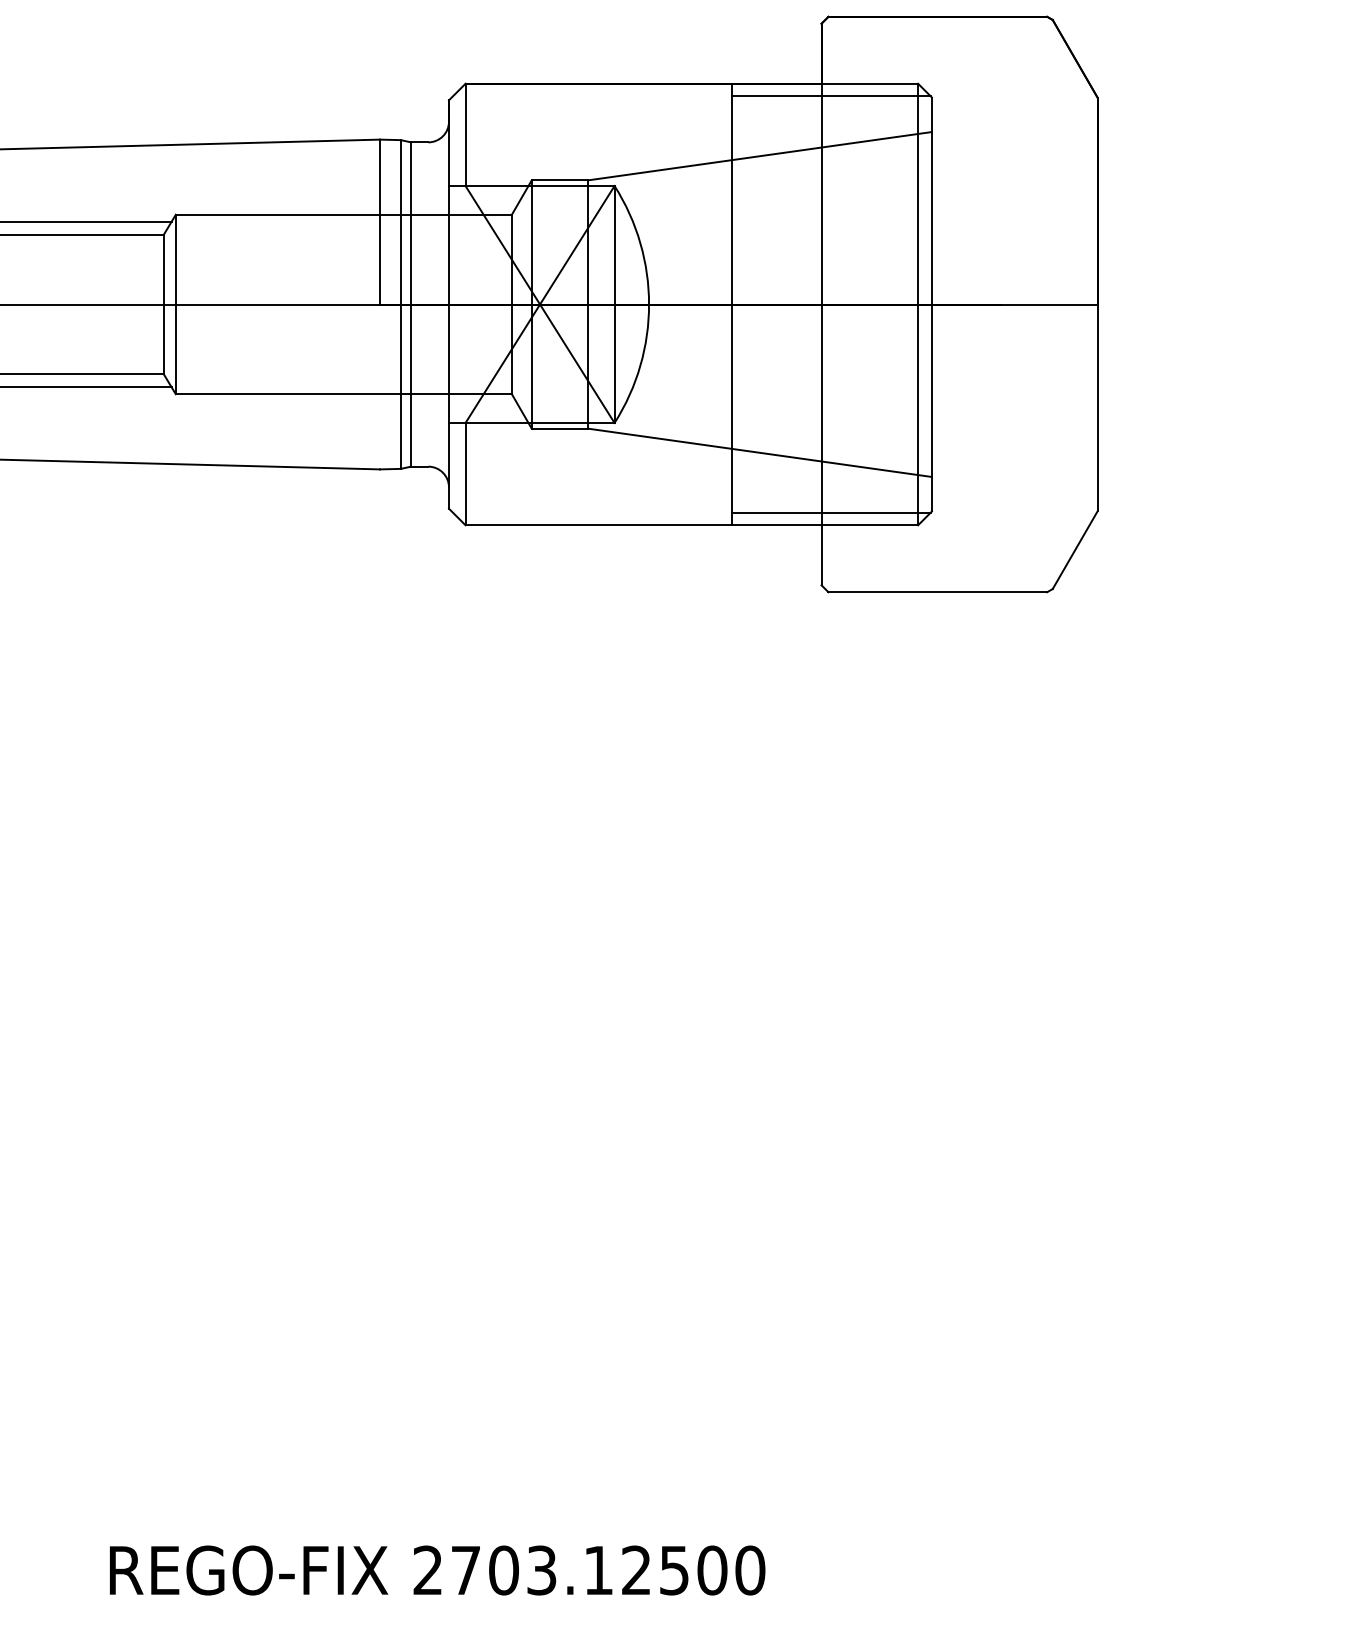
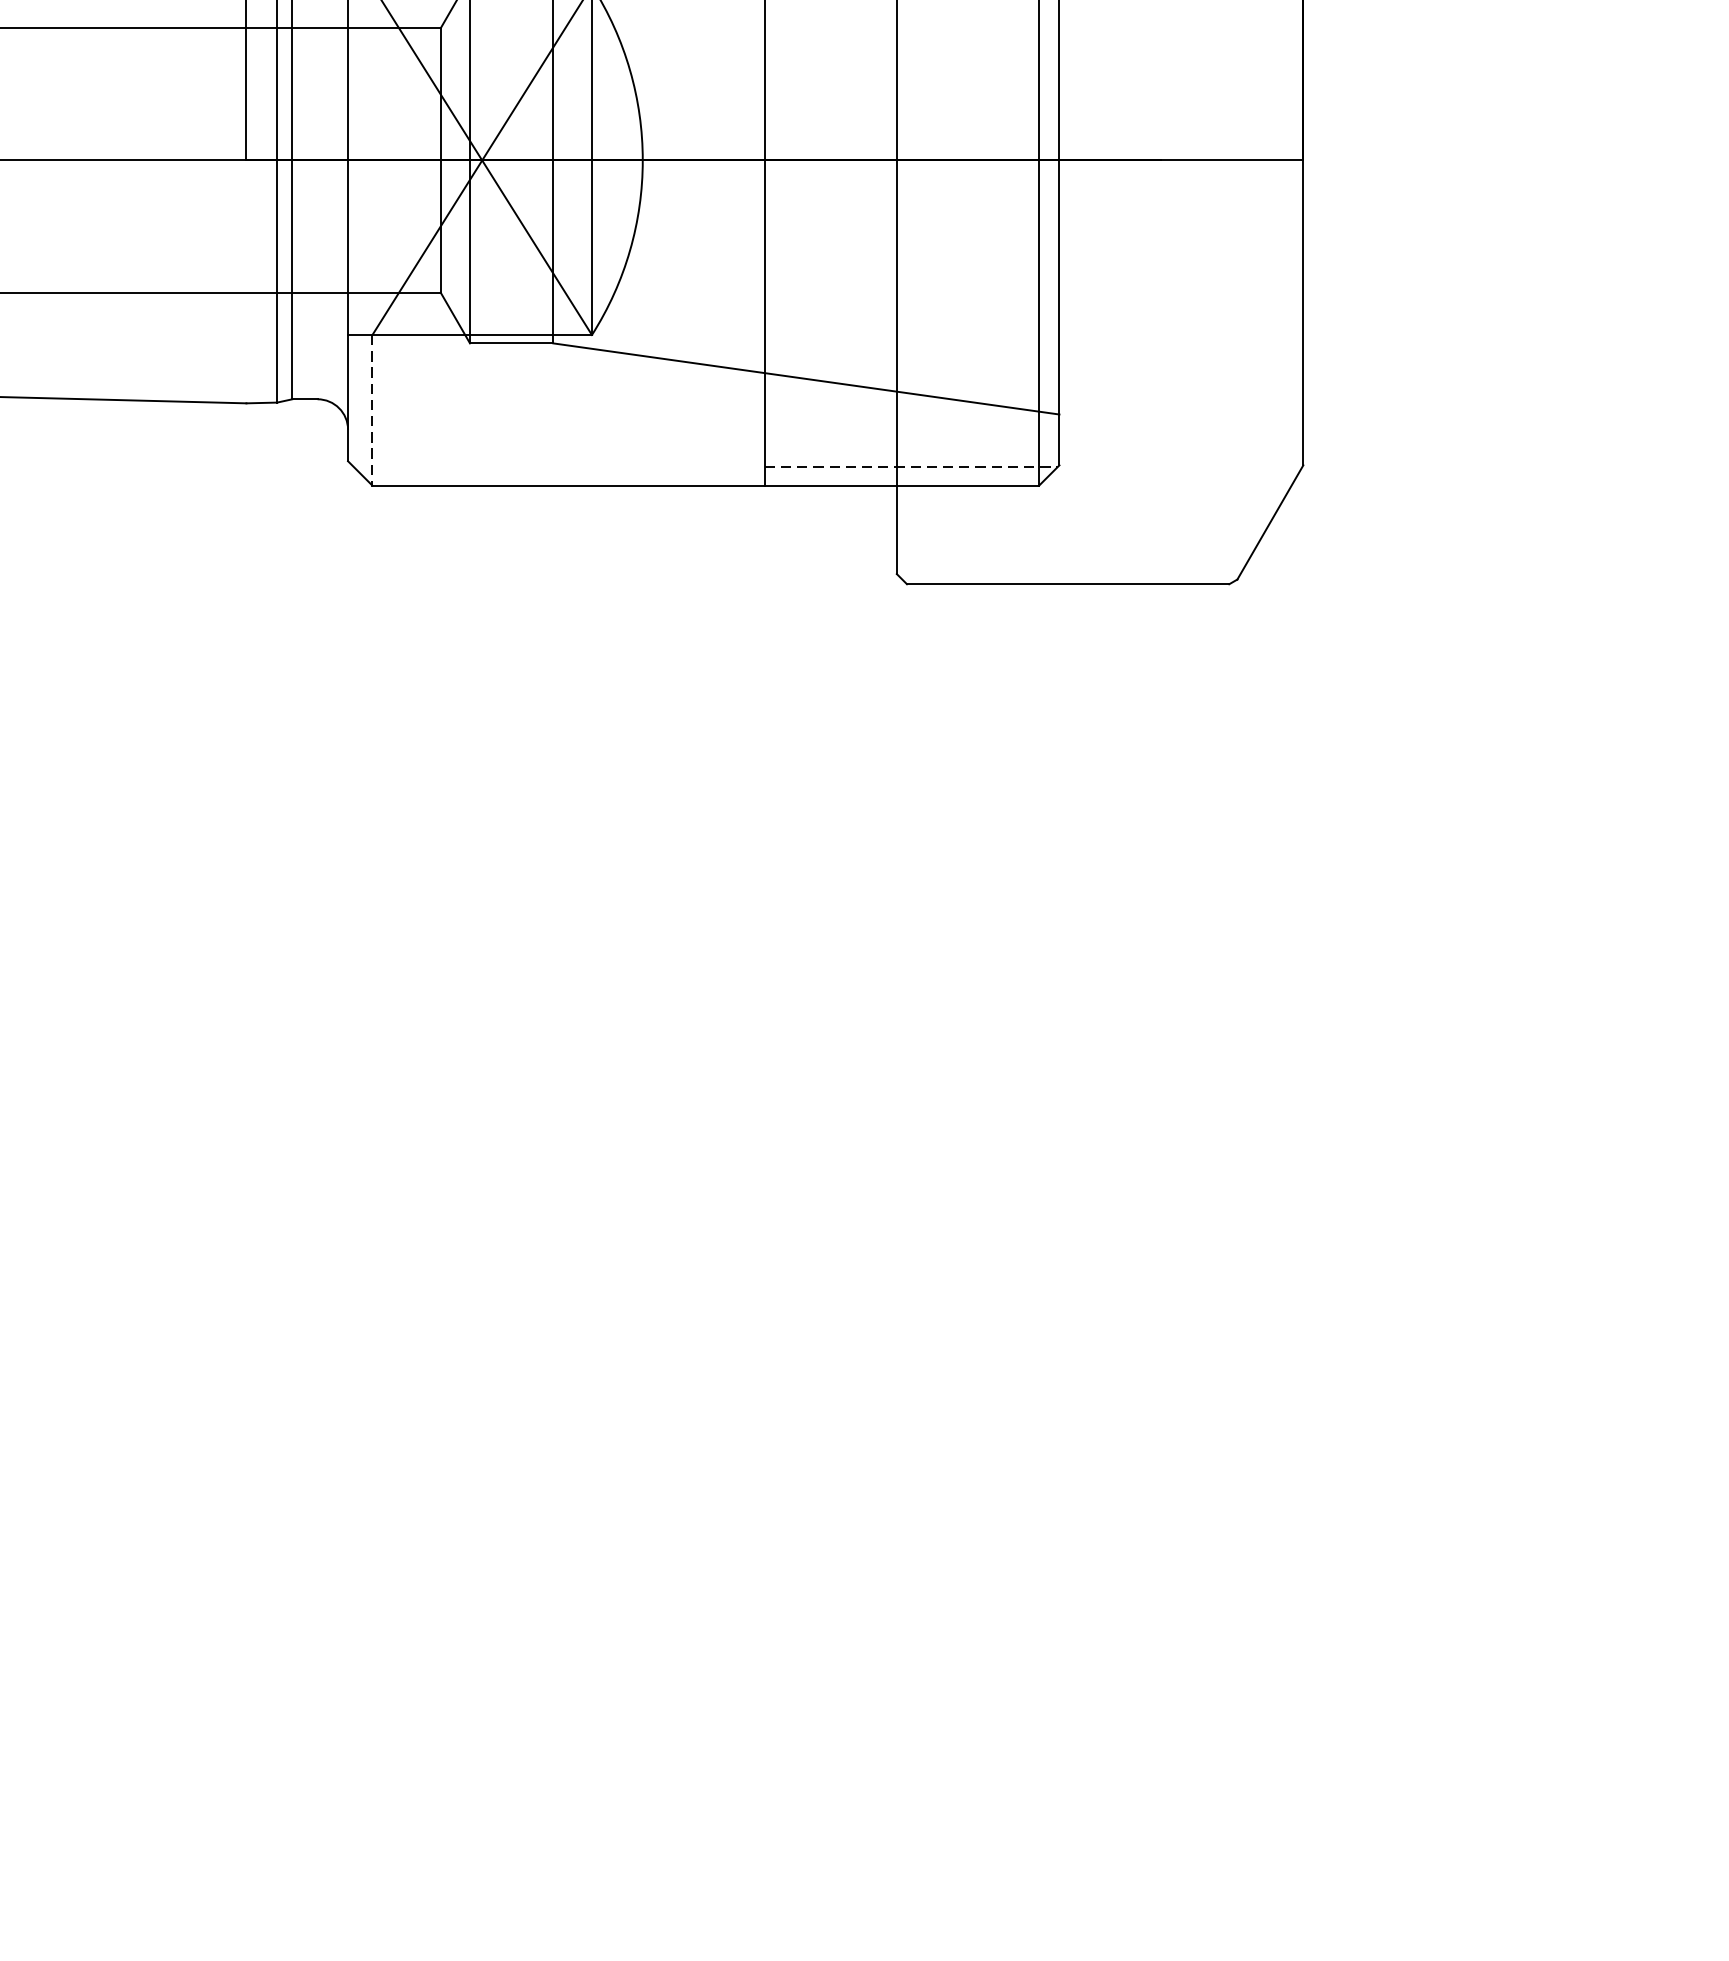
line: (465, 474) -> (372, 410), solid -> dashed
line: (831, 512) -> (911, 466), solid -> dashed

